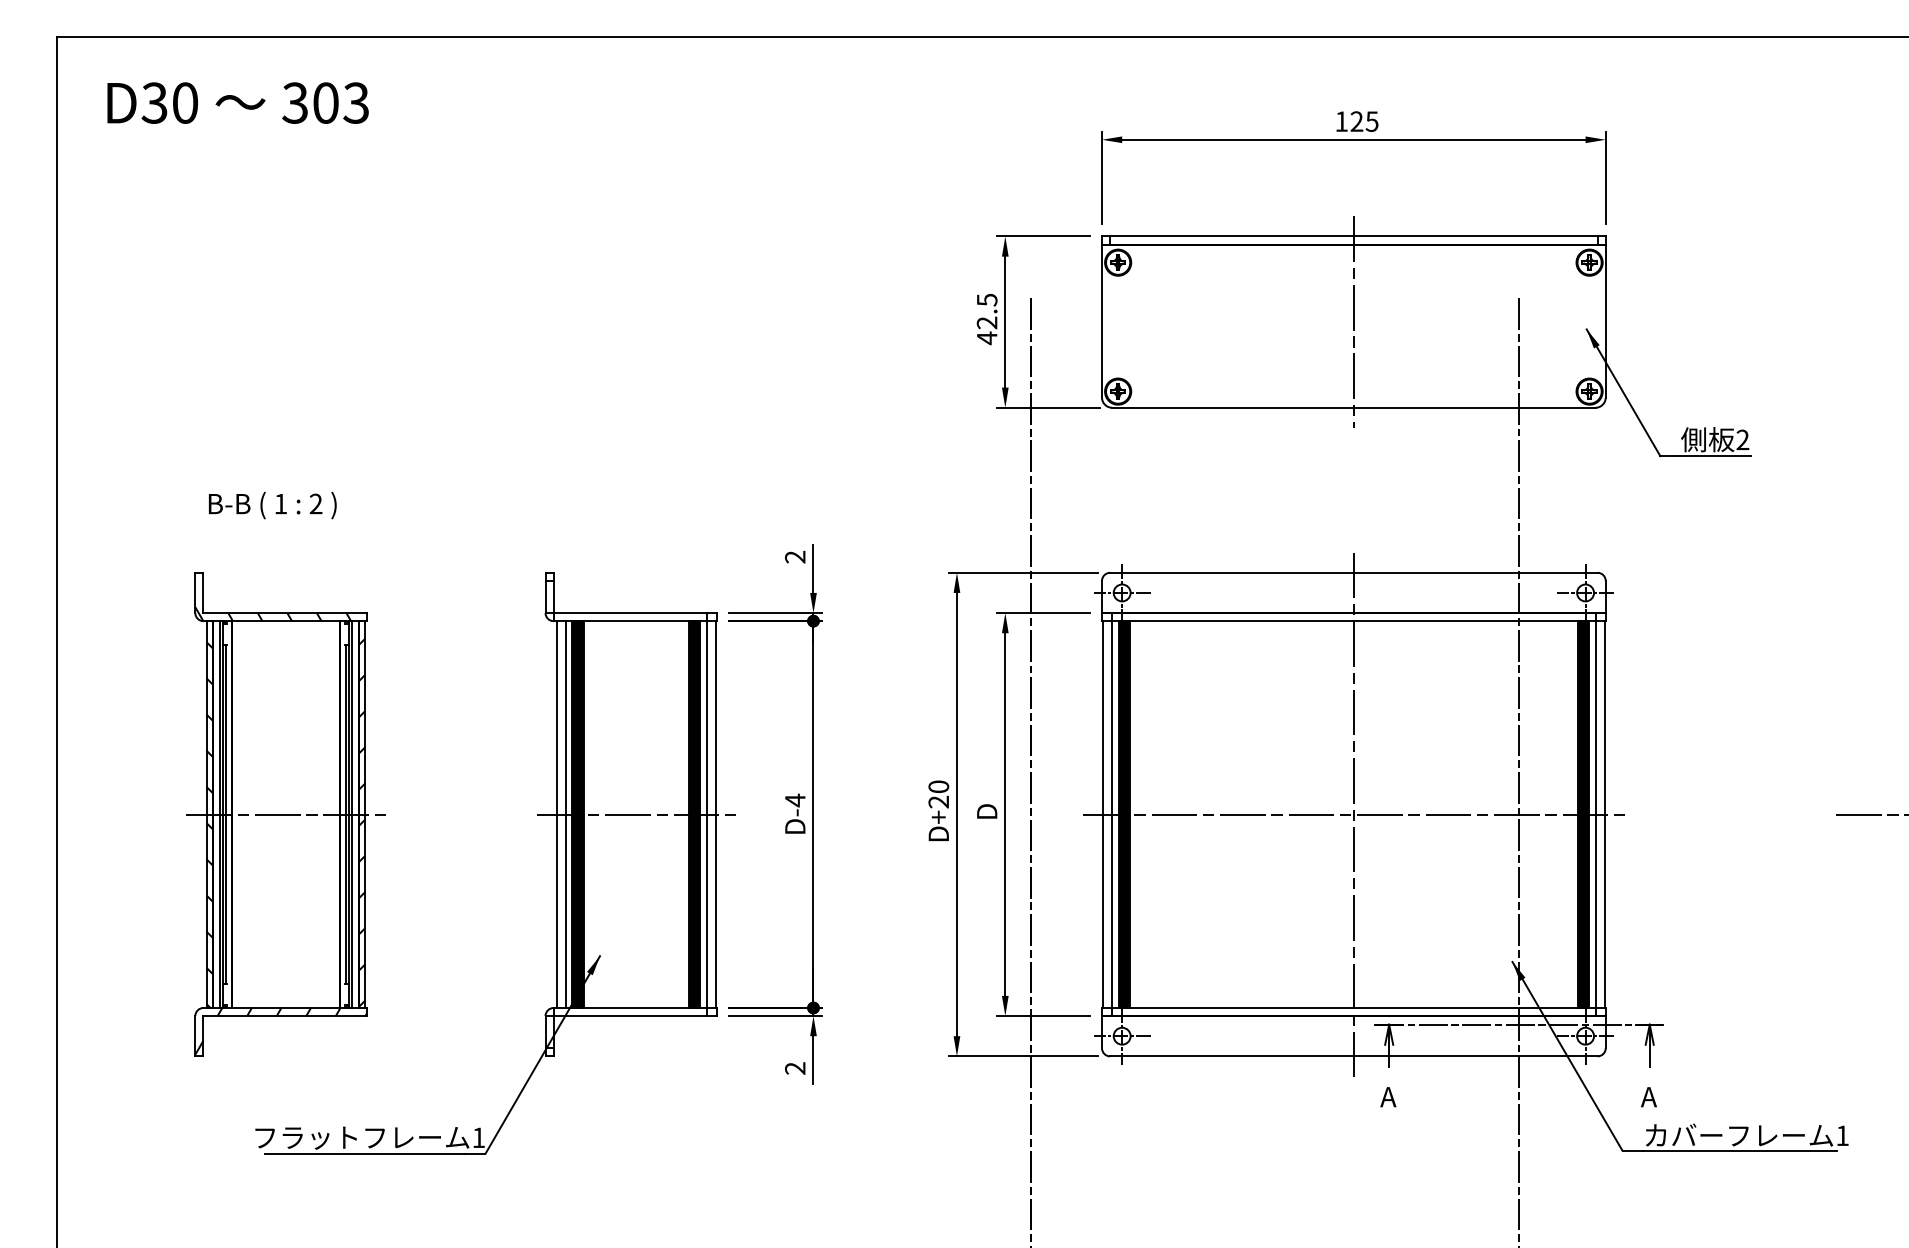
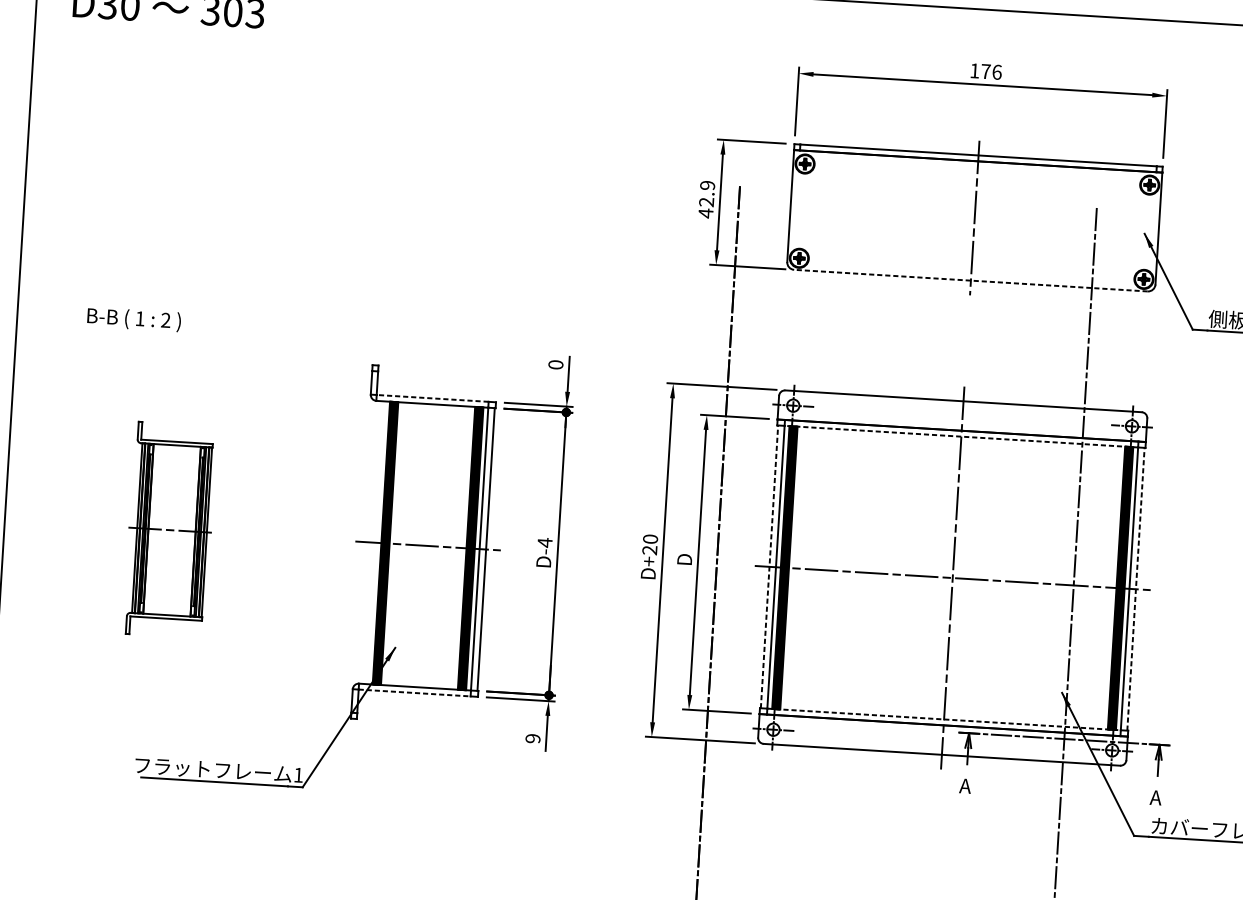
text: (1364, 121) -> (991, 71), 125 -> 176
text: (986, 299) -> (707, 185), 42.5 -> 42.9
line: (1353, 407) -> (970, 280), solid -> dashed
text: (272, 505) -> (133, 319), moved
text: (795, 556) -> (556, 364), 2 -> 0
line: (630, 613) -> (432, 398), solid -> dashed
line: (1353, 621) -> (961, 436), solid -> dashed
part: (285, 814) -> (171, 530), size x0.6
line: (556, 814) -> (369, 542), removed
line: (565, 814) -> (376, 542), removed
line: (1103, 814) -> (769, 566), solid -> dashed
line: (1604, 814) -> (1135, 589), solid -> dashed
line: (1353, 1008) -> (943, 719), solid -> dashed
line: (630, 1016) -> (414, 693), solid -> dashed
text: (795, 1068) -> (533, 738), 2 -> 9

